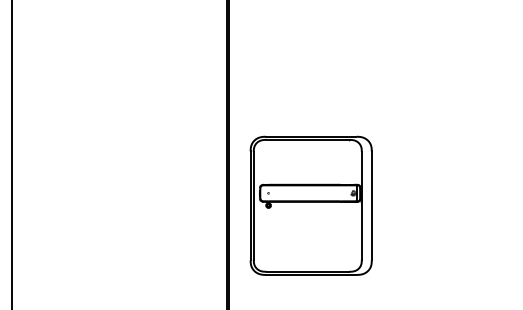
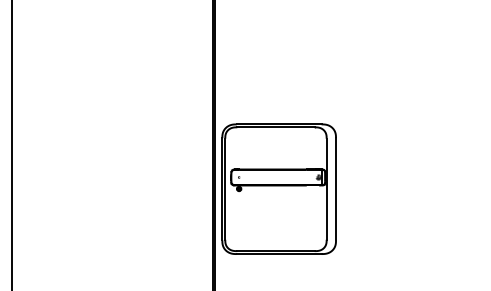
part: (310, 205) -> (278, 188), moved

